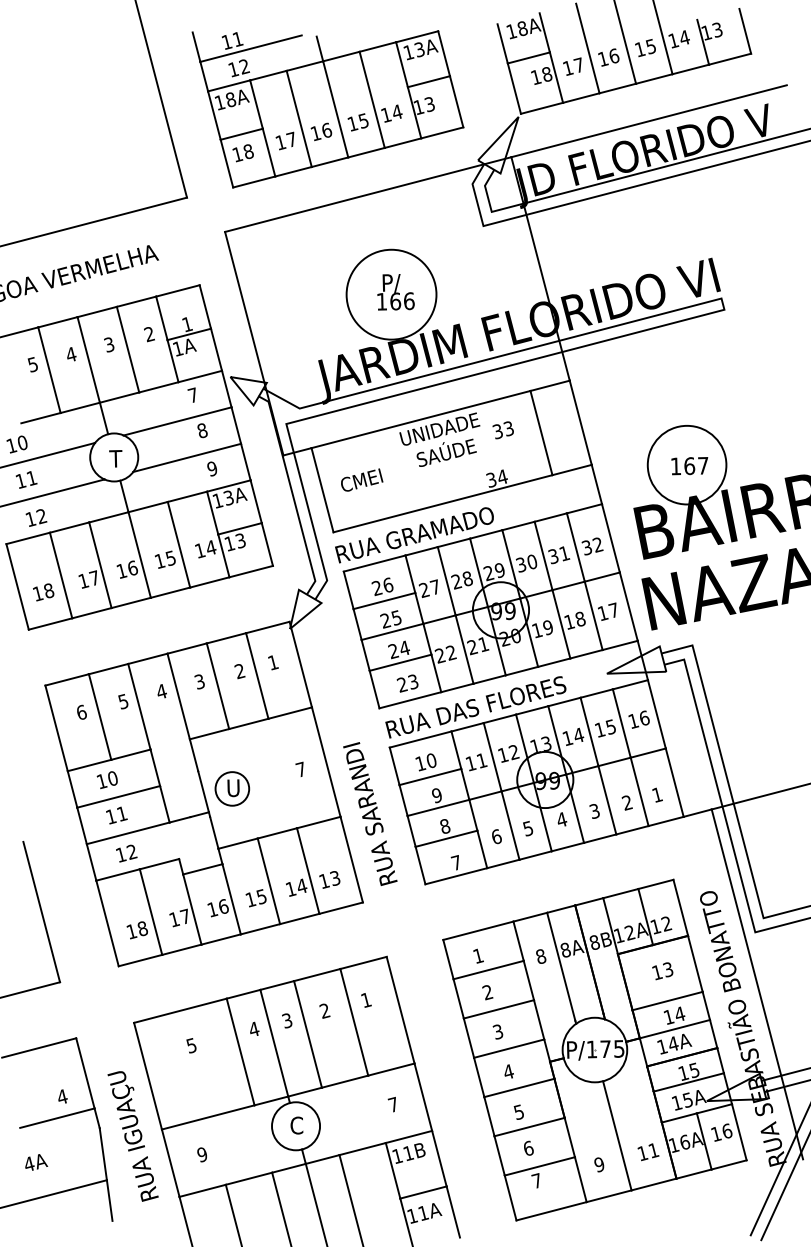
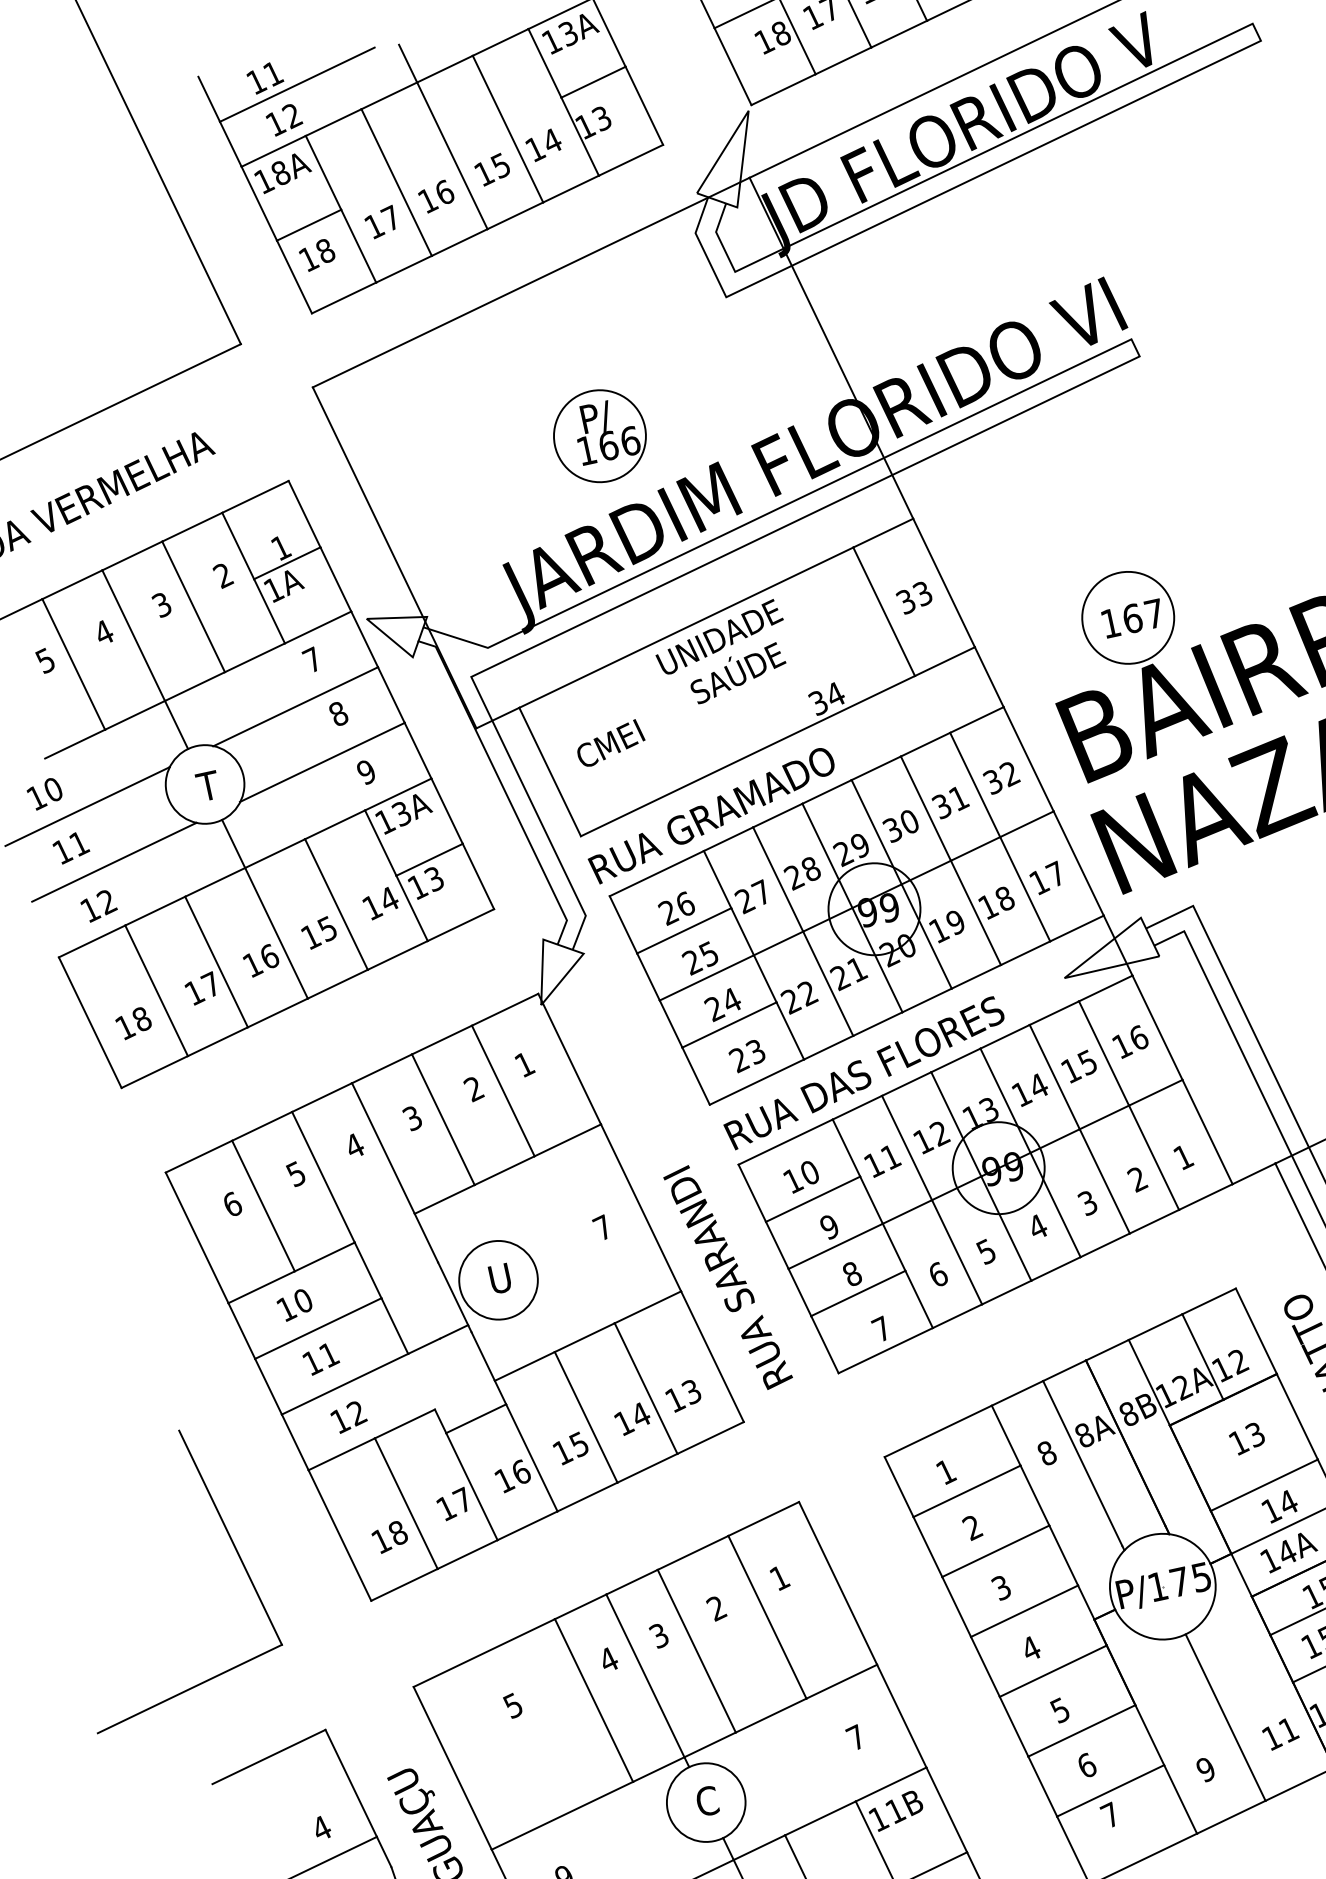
circle: (391, 294) -> (599, 435), size x0.62
text: (502, 430) -> (913, 598), moved
circle: (687, 465) -> (1128, 618), size x0.71
circle: (232, 788) -> (498, 1279), size x1.43

